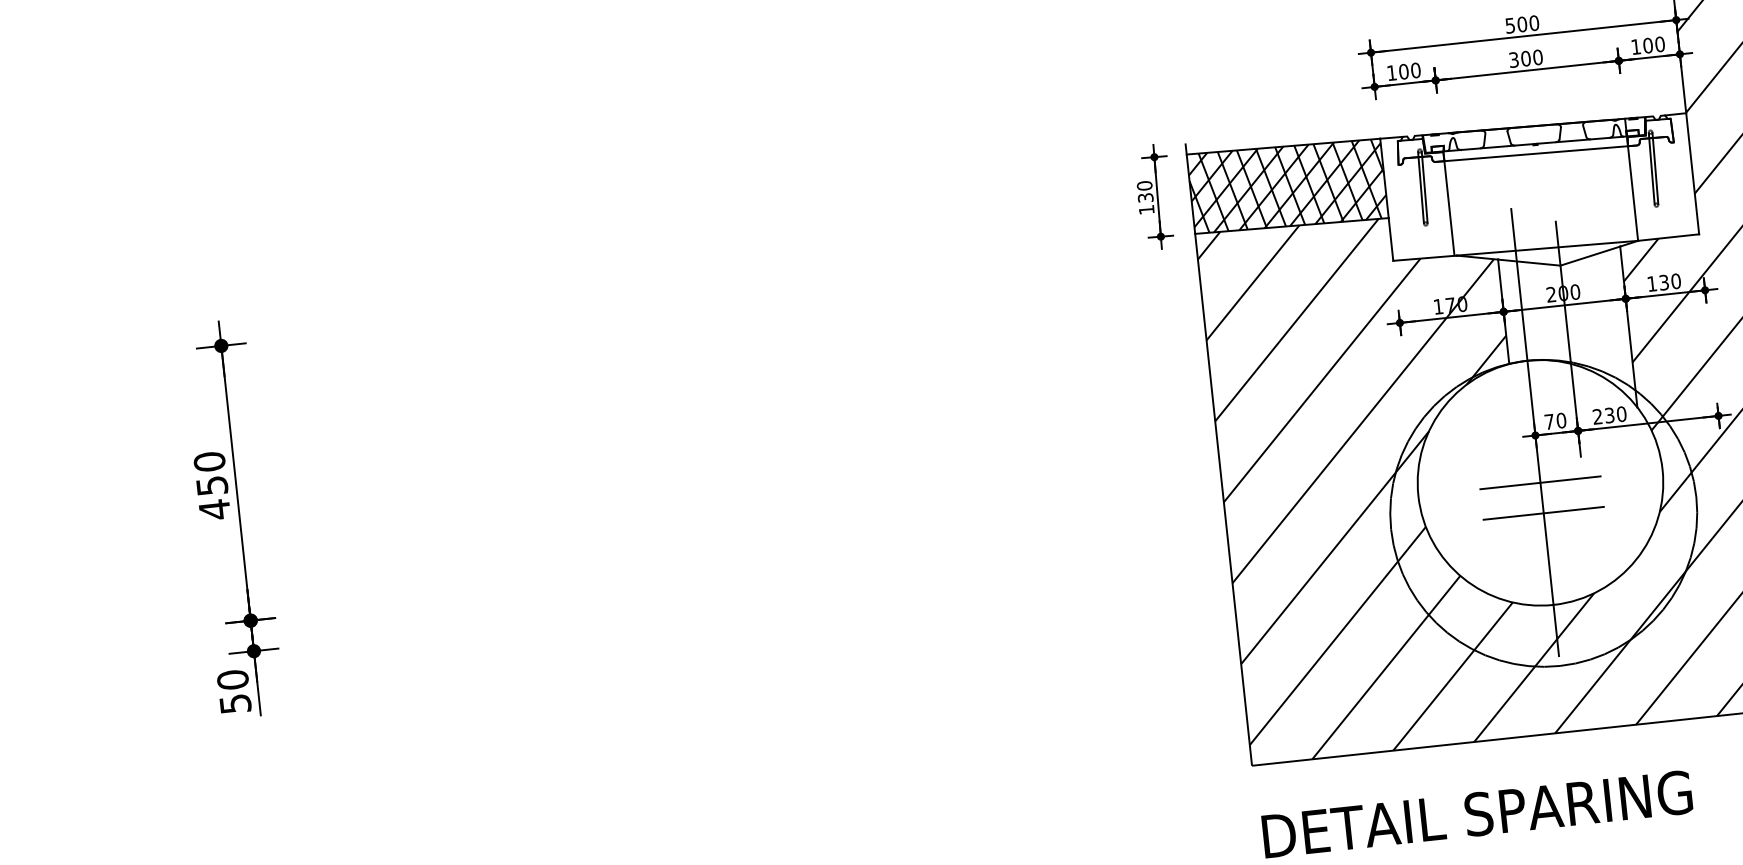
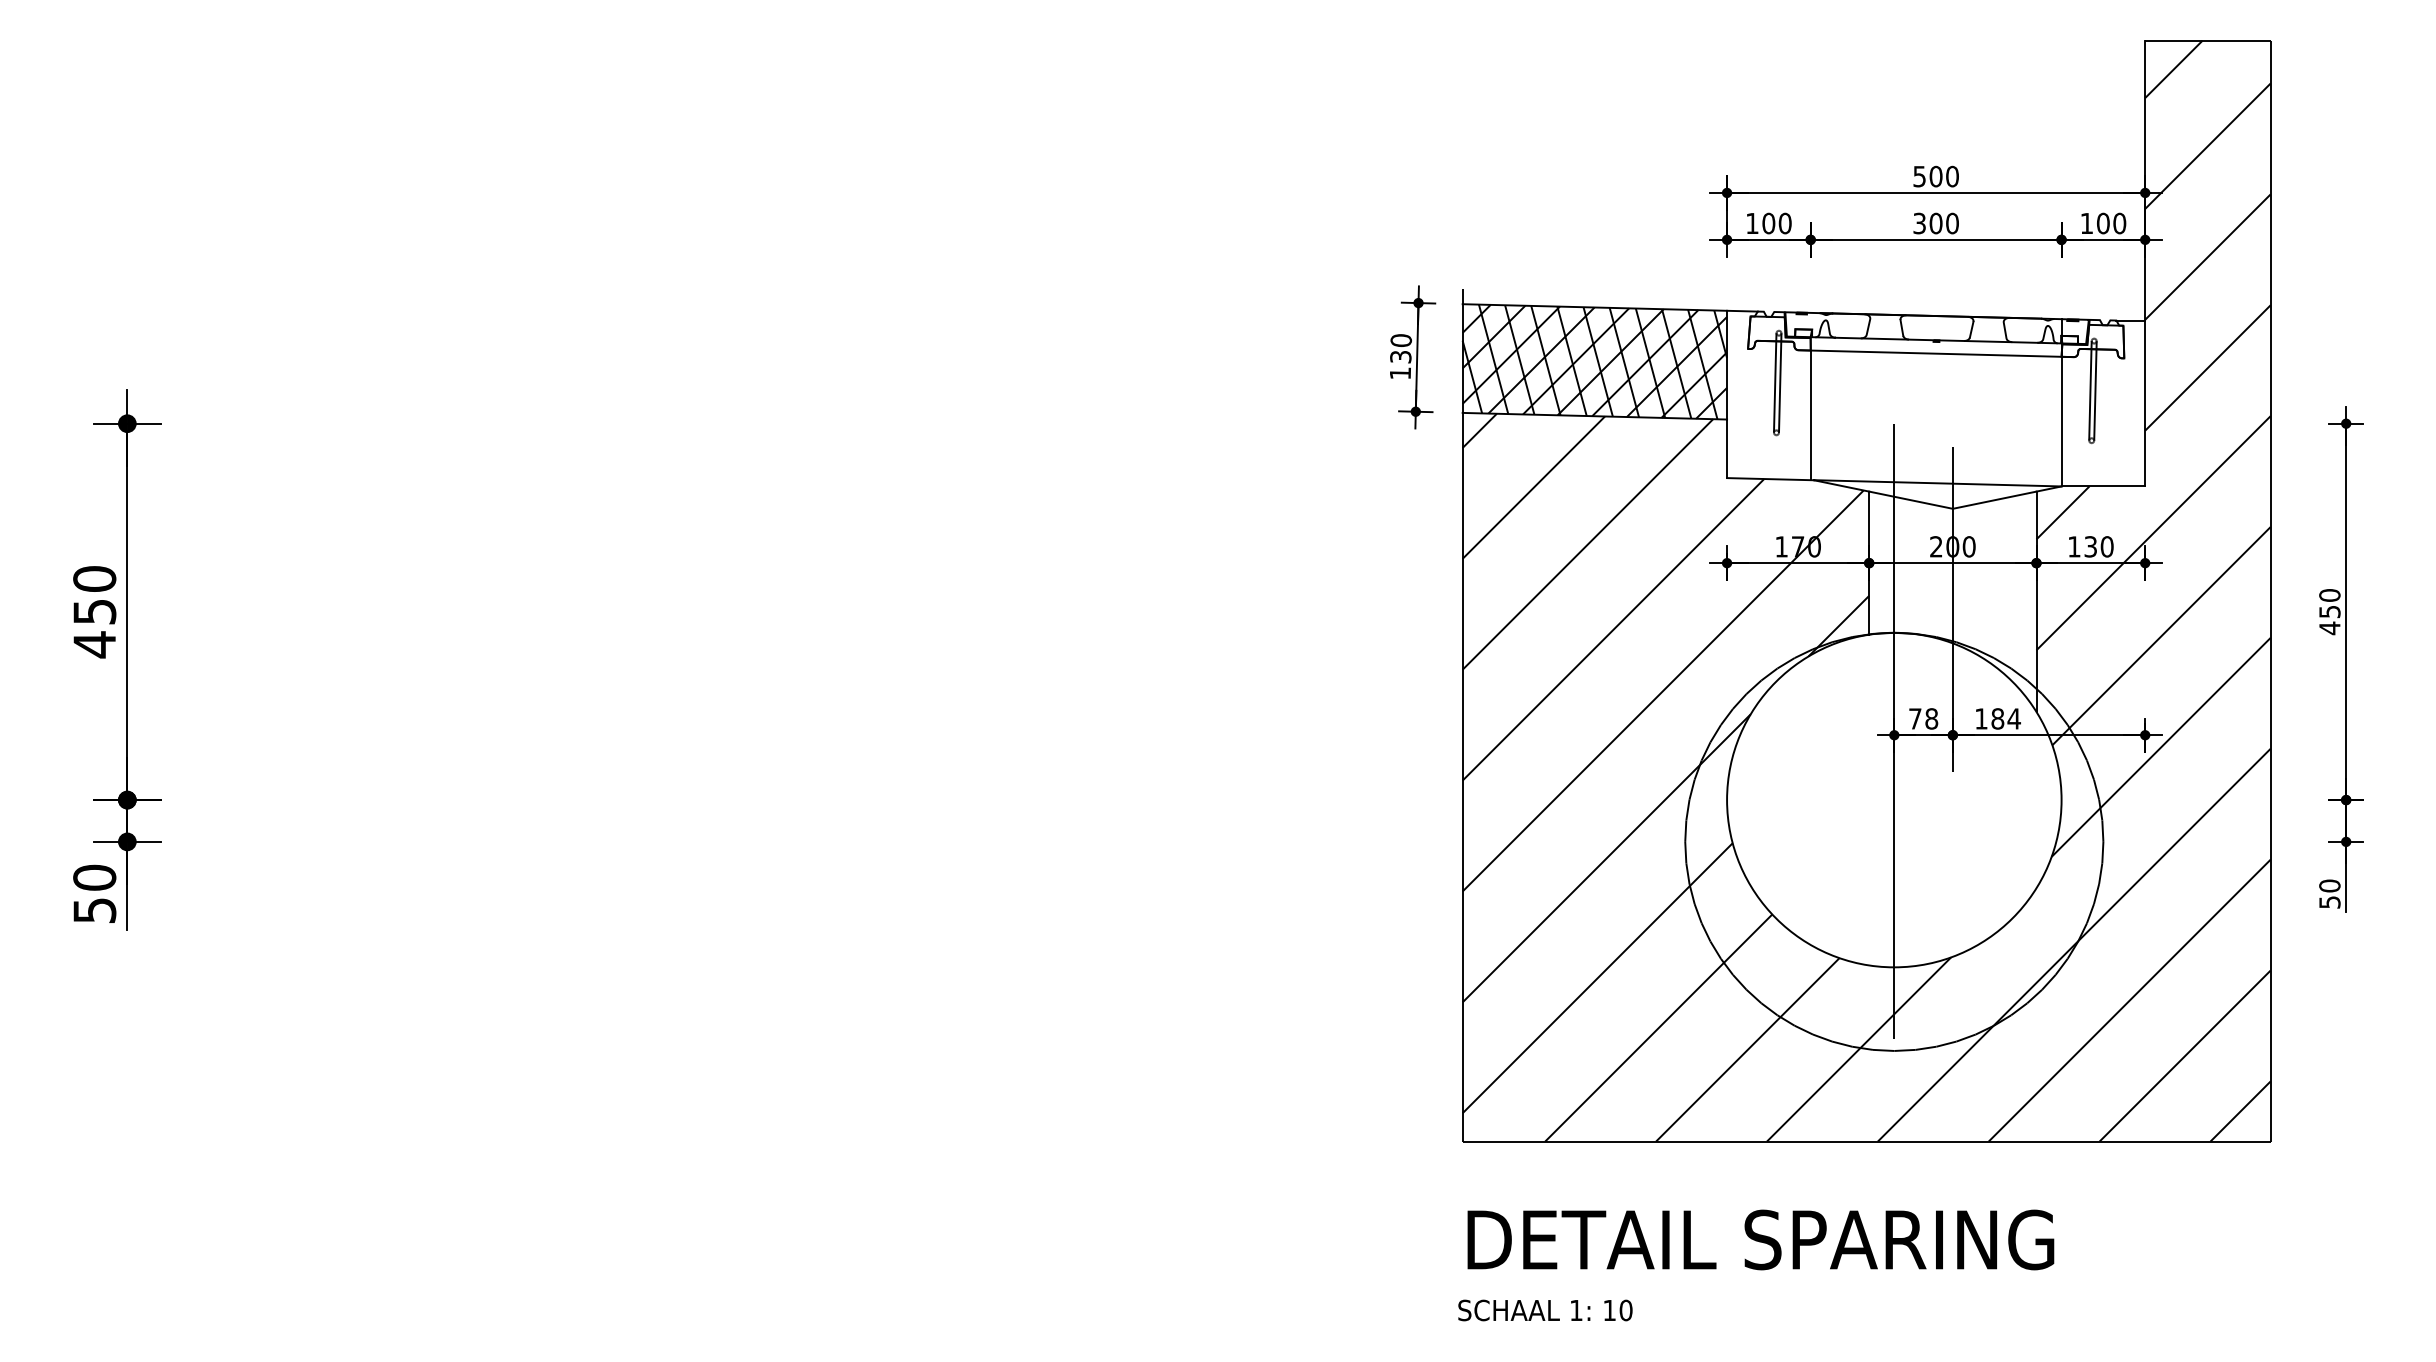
text: (1609, 415) -> (1997, 718), 230 -> 184
text: (1561, 420) -> (1931, 718), 70 -> 78
line: (1539, 483) -> (1893, 800), removed
line: (1543, 513) -> (1893, 841), removed

